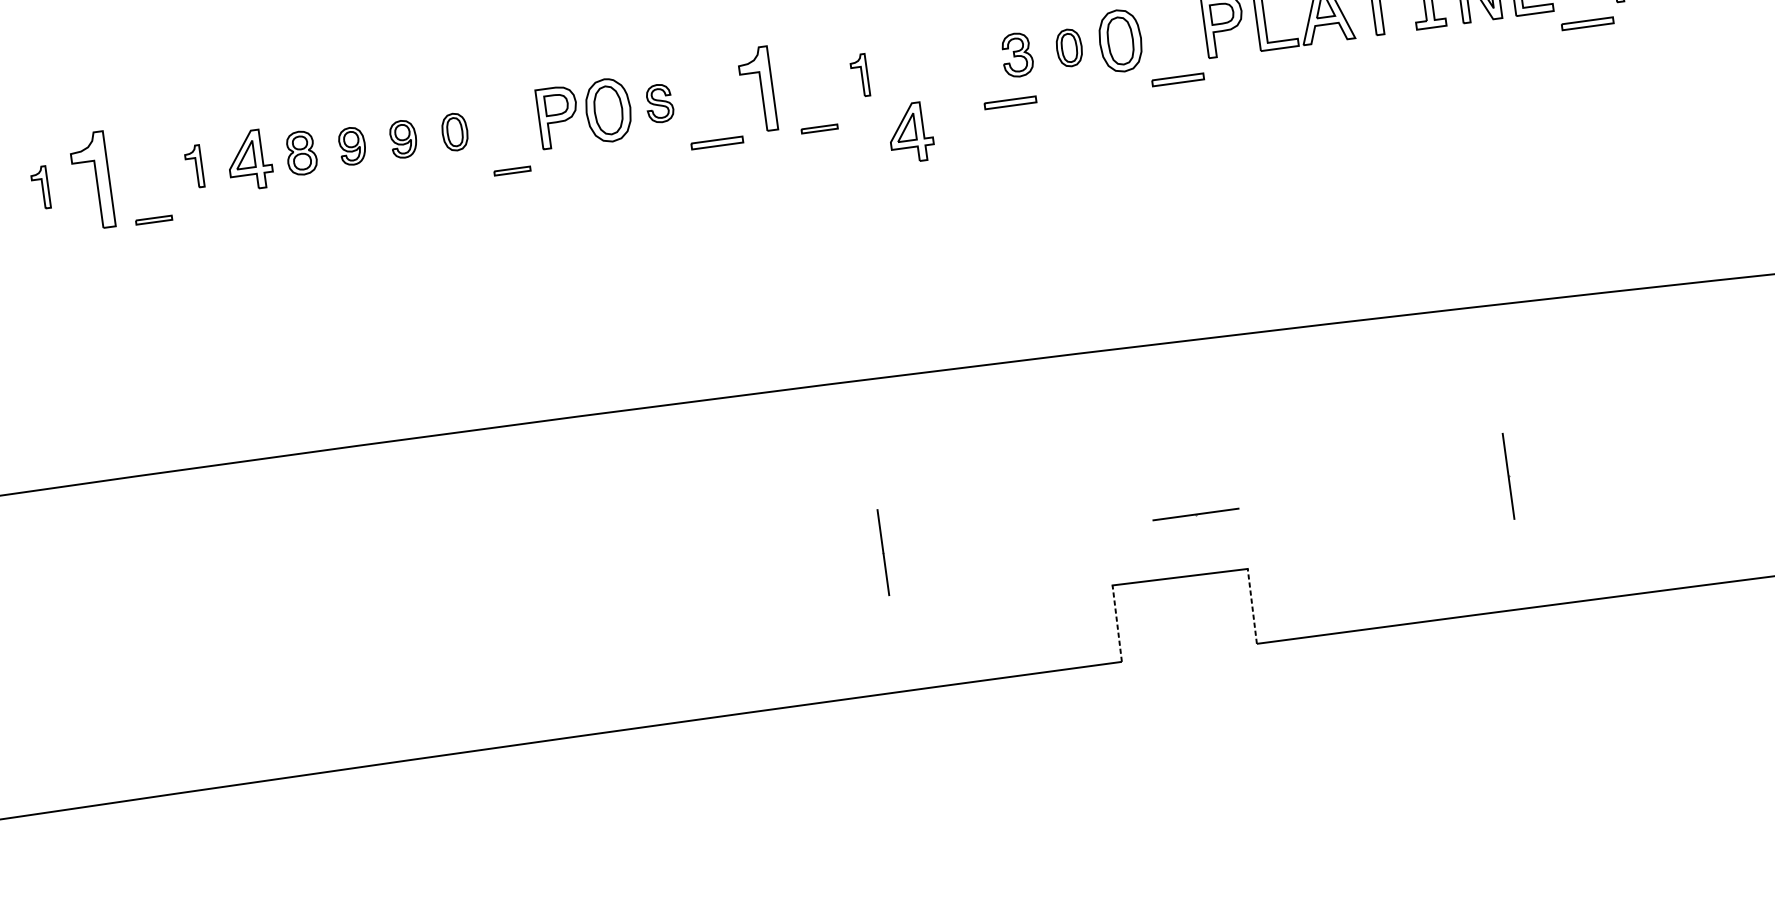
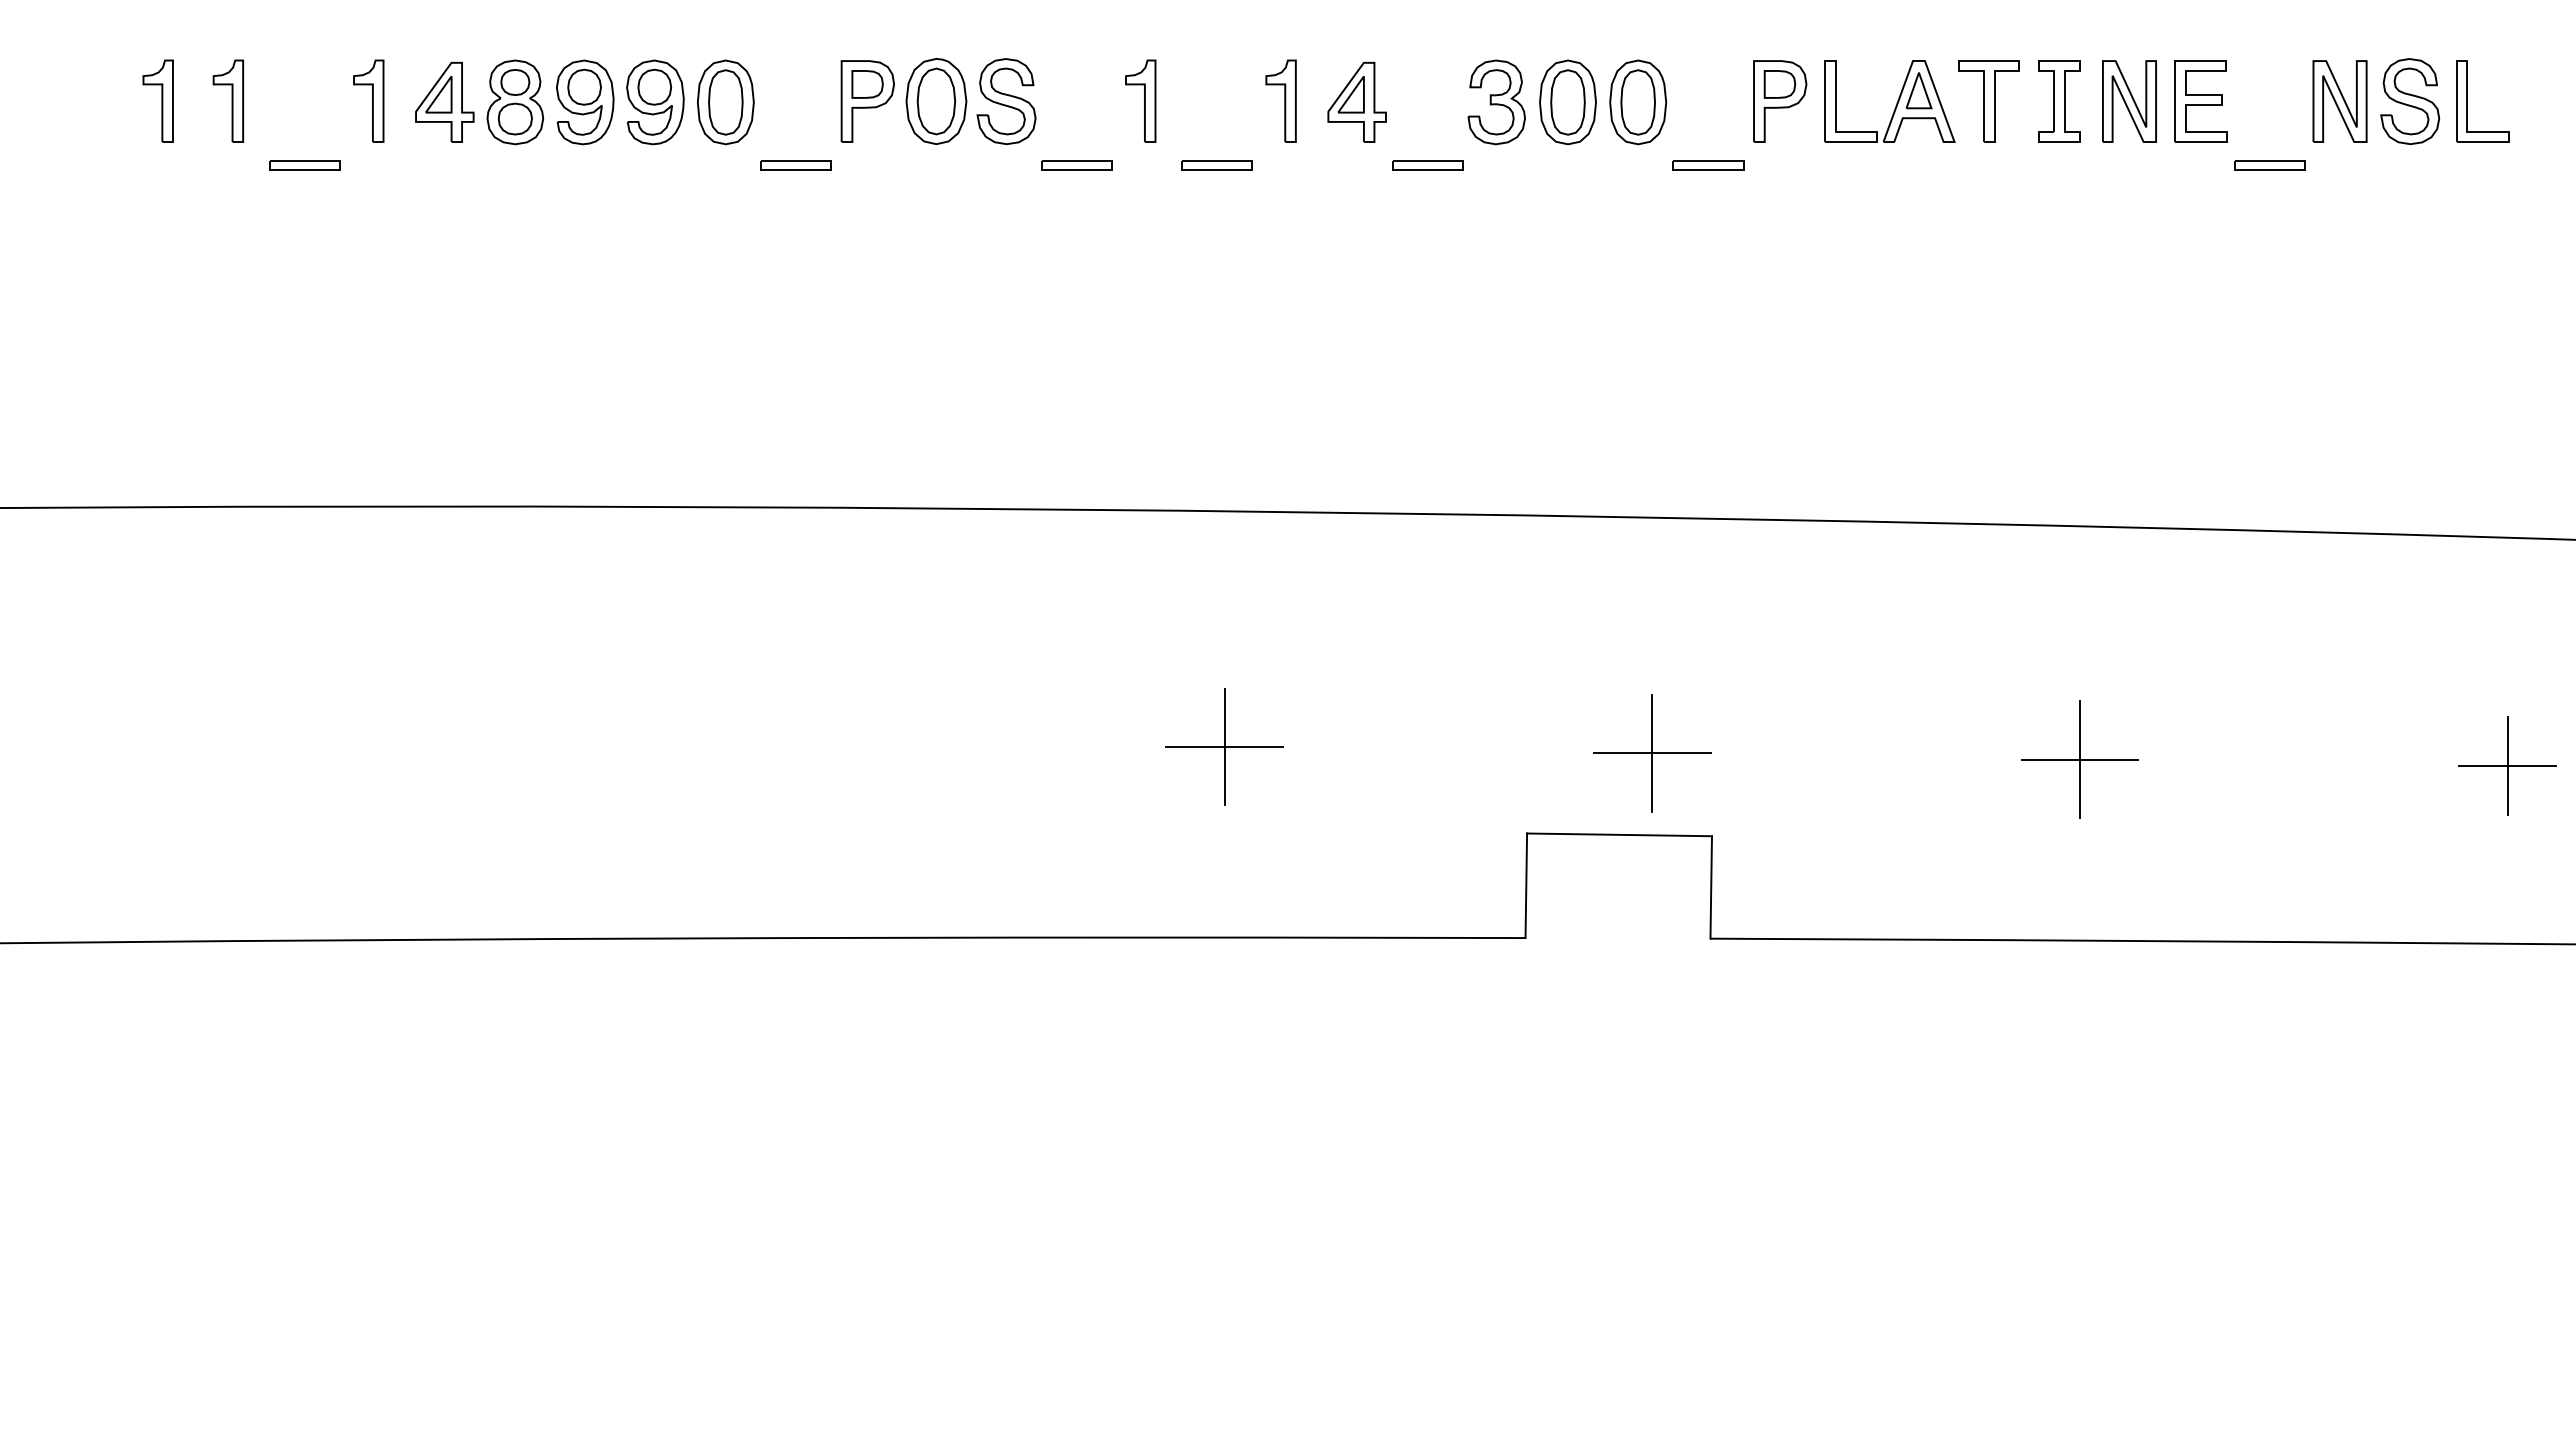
part: (1069, 48) -> (1567, 102), size x1.67
part: (1017, 55) -> (1496, 102), size x1.43
part: (859, 75) -> (1280, 100), size x1.43
part: (757, 89) -> (1140, 100), size x0.71
part: (1010, 102) -> (1427, 165), moved
part: (659, 103) -> (1006, 101), size x1.67
part: (819, 129) -> (1216, 165), size x1.43
part: (454, 132) -> (725, 102), size x1.67
part: (910, 132) -> (1356, 101), moved
part: (403, 139) -> (655, 102), size x1.67
part: (352, 146) -> (585, 102), size x1.67
part: (301, 153) -> (515, 102), size x1.43
part: (194, 166) -> (368, 100), size x1.43
part: (512, 171) -> (795, 165), size x1.43
part: (91, 180) -> (227, 100), size x0.62
part: (40, 187) -> (157, 100), size x1.43
part: (153, 220) -> (304, 165), size x1.43
line: (1508, 476) -> (2079, 759), added
line: (1196, 514) -> (1652, 753), added
line: (883, 552) -> (1224, 747), added
line: (1252, 605) -> (1711, 886), dashed -> solid
line: (1117, 623) -> (1526, 885), dashed -> solid

